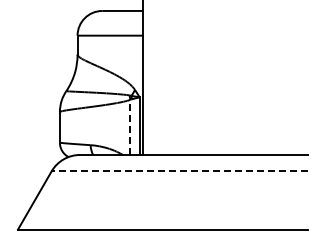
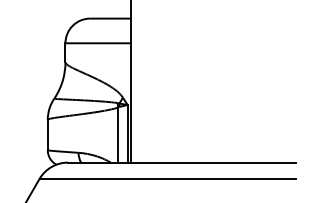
line: (130, 127) -> (118, 135), dashed -> solid
line: (179, 171) -> (167, 179), dashed -> solid

